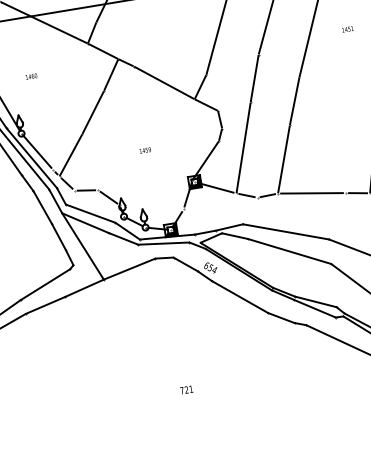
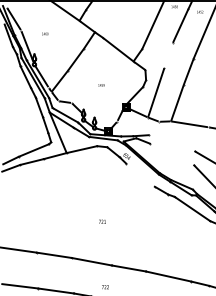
line: (254, 78) -> (168, 55), removed
line: (285, 232) -> (171, 143), removed
line: (288, 251) -> (171, 154), removed
line: (239, 295) -> (140, 174), removed

